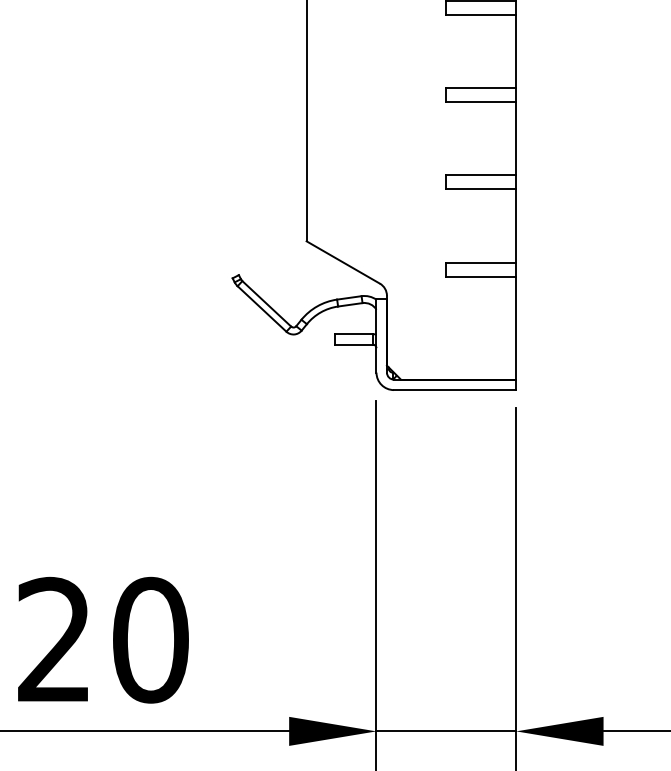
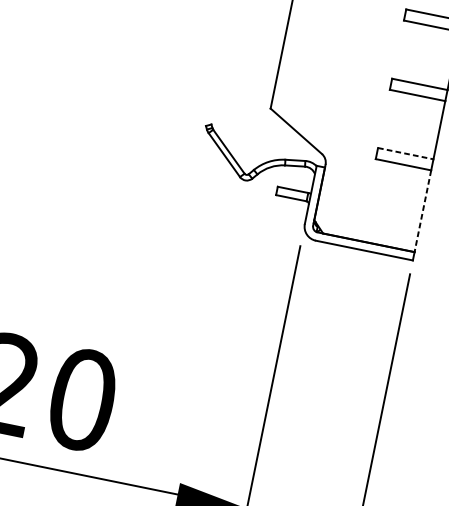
line: (481, 262) -> (405, 153), solid -> dashed
line: (516, 328) -> (423, 211), solid -> dashed

